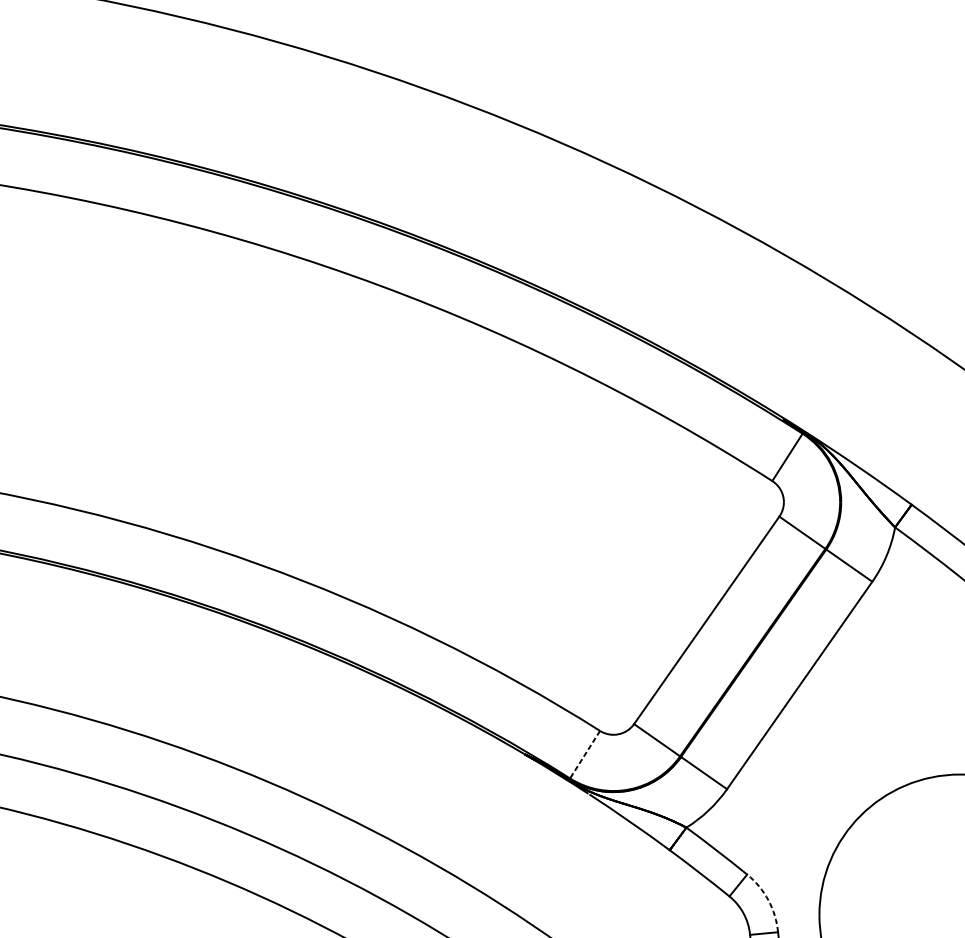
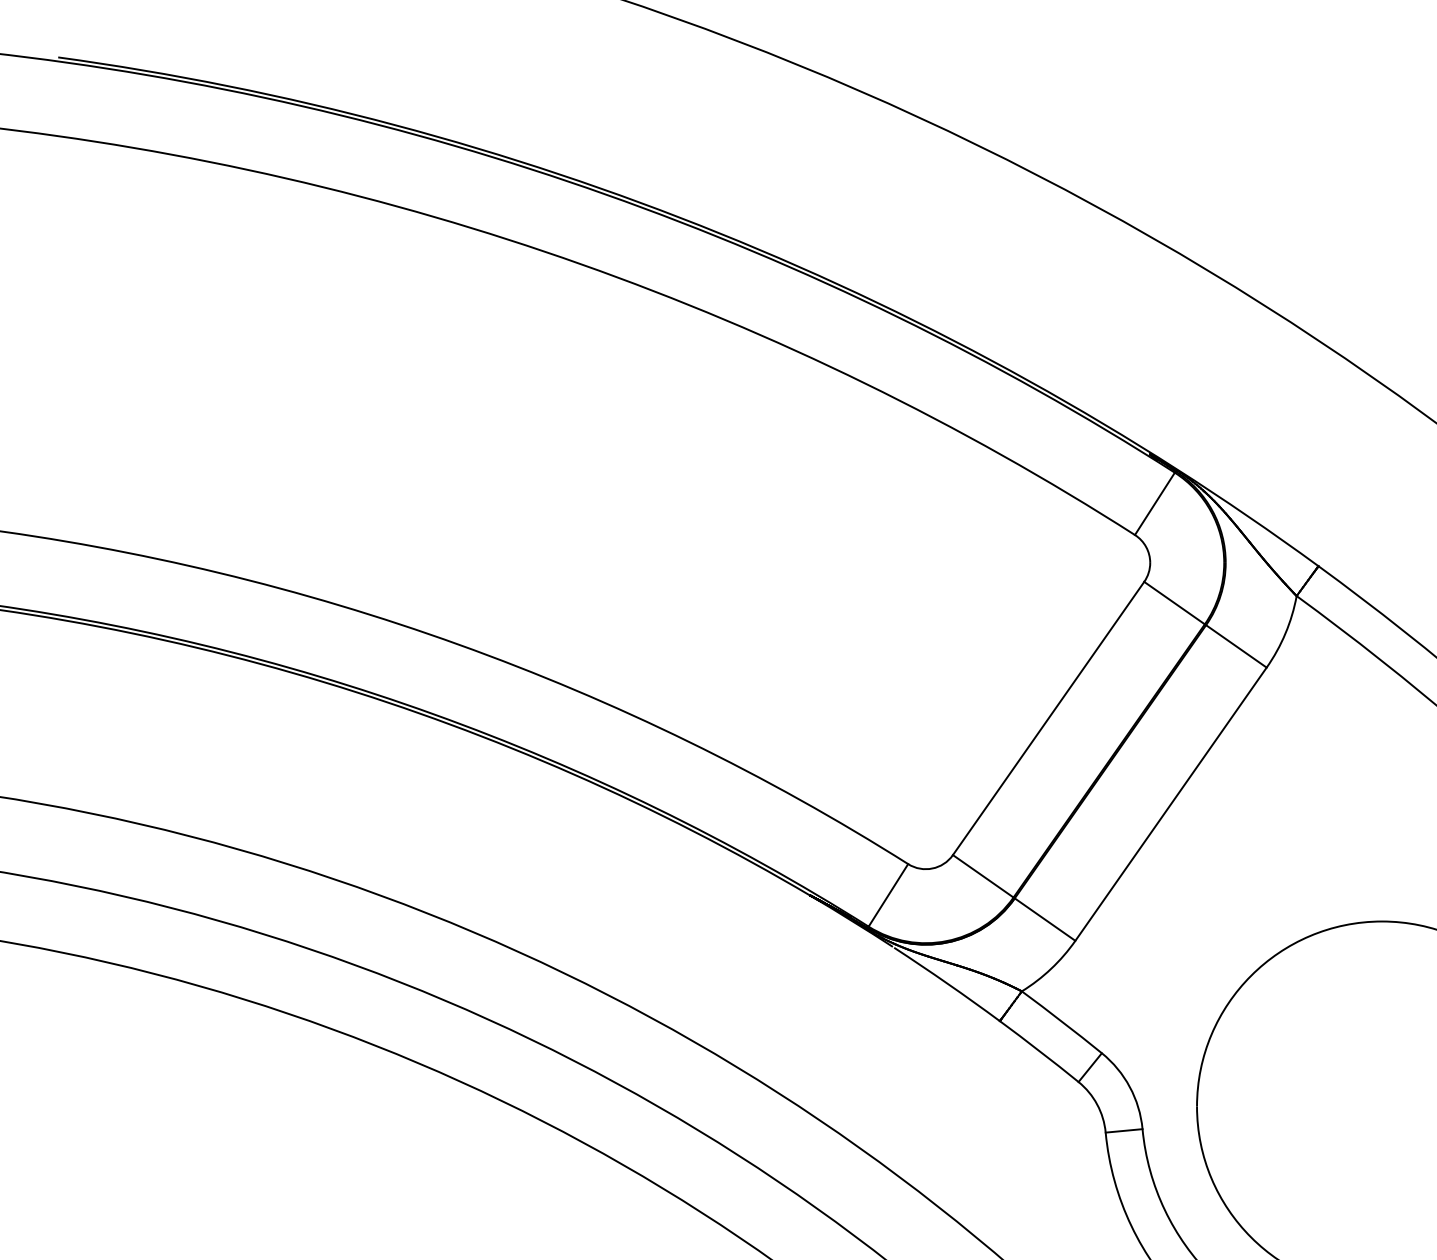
line: (585, 754) -> (888, 895), dashed -> solid
arc: (768, 900) -> (1129, 1087), dashed -> solid

